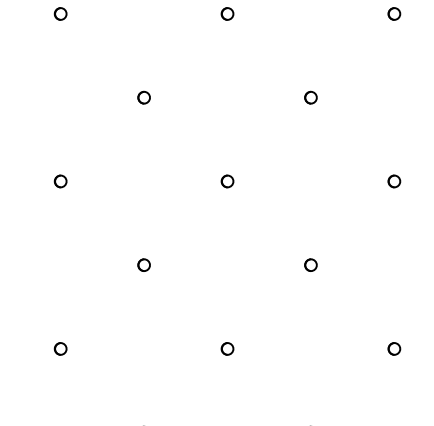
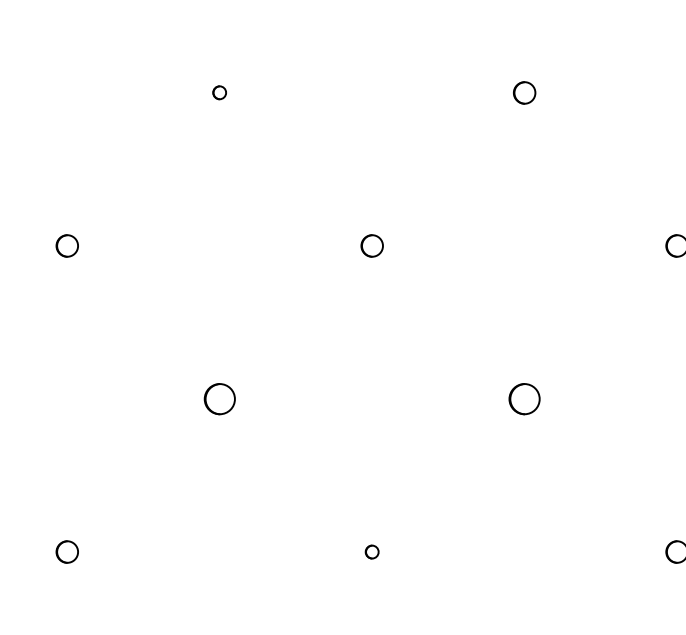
part: (143, 97) -> (218, 92), size x0.6
circle: (143, 264) -> (218, 397), size x1.4
circle: (310, 264) -> (523, 397), size x1.4
part: (227, 348) -> (372, 551), size x0.6

